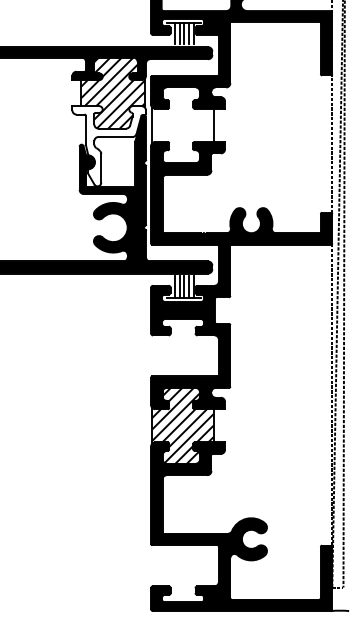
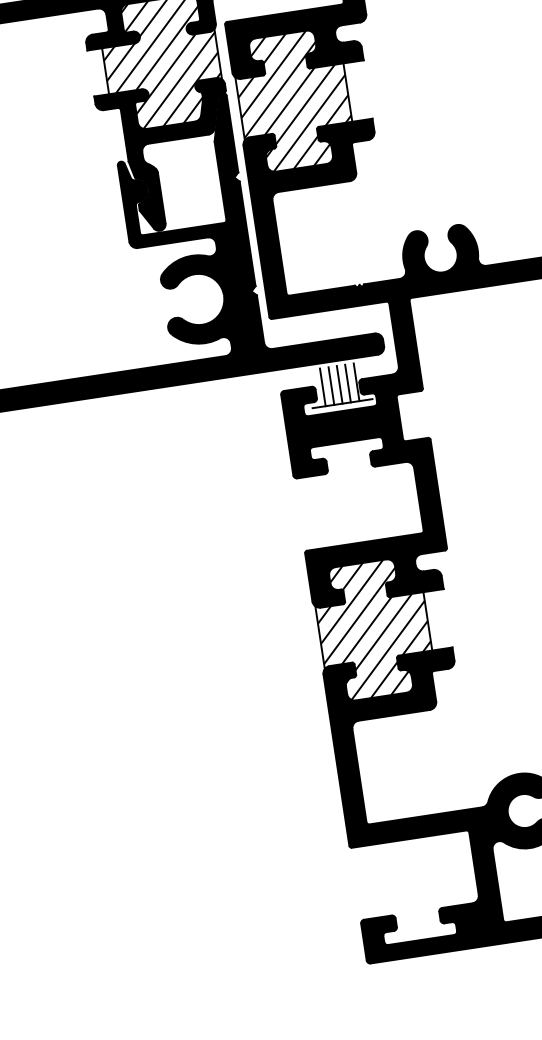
hatch: (182, 125) -> (293, 101), added
fill: (108, 146) -> (168, 157), added

